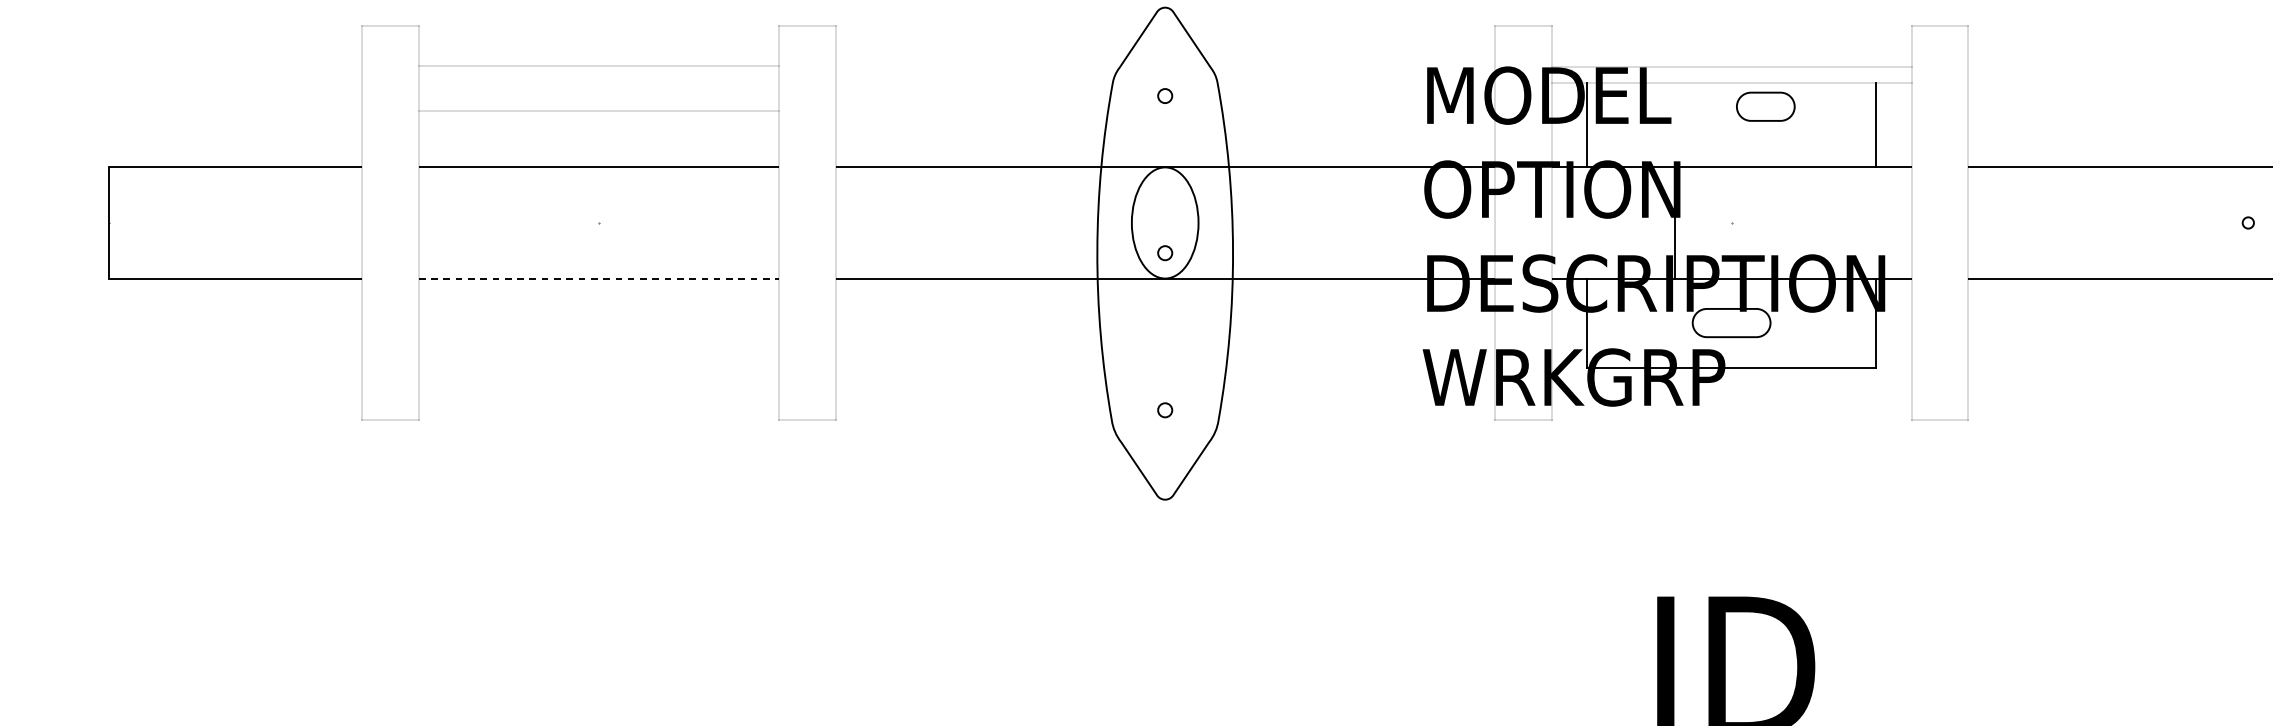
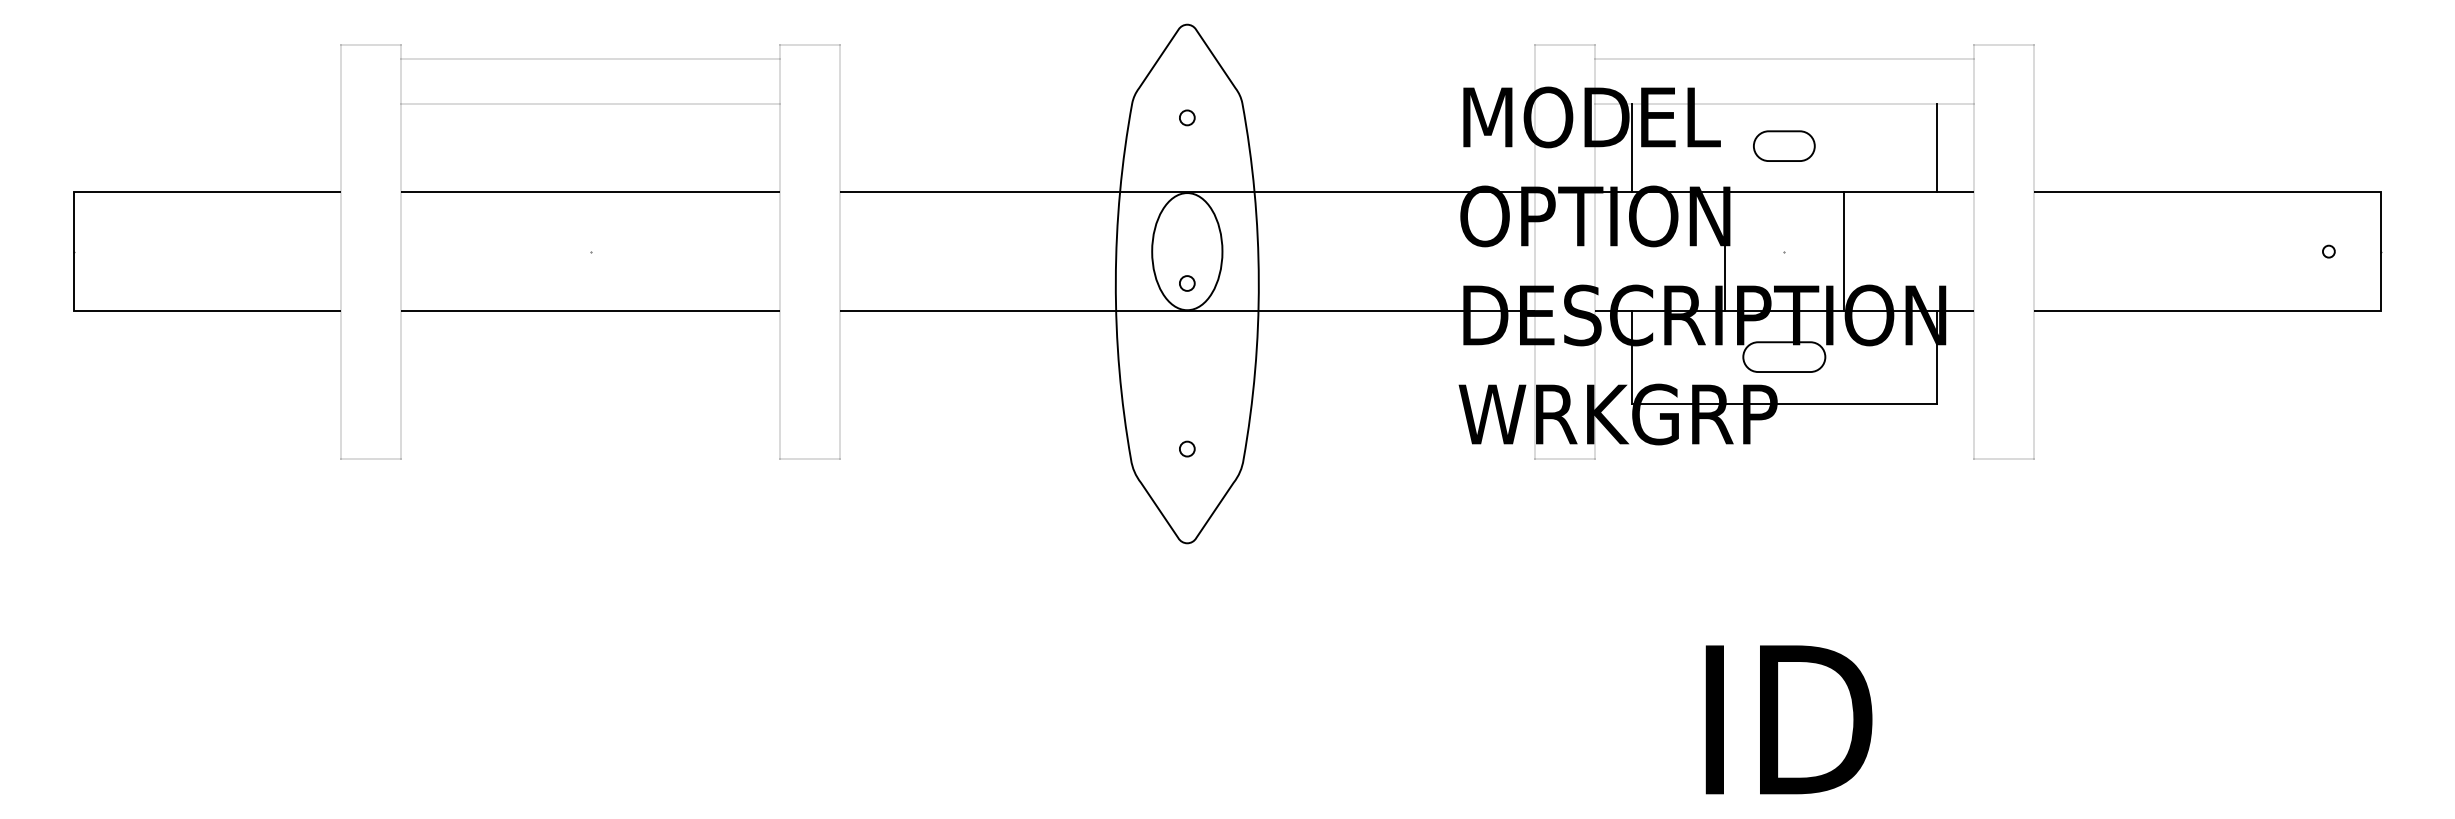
line: (598, 66) -> (590, 59), moved
line: (1731, 67) -> (1784, 59), moved
part: (1765, 106) -> (1784, 145), moved
line: (598, 111) -> (590, 104), moved
line: (1787, 222) -> (1843, 251), added
line: (598, 279) -> (590, 311), dashed -> solid

